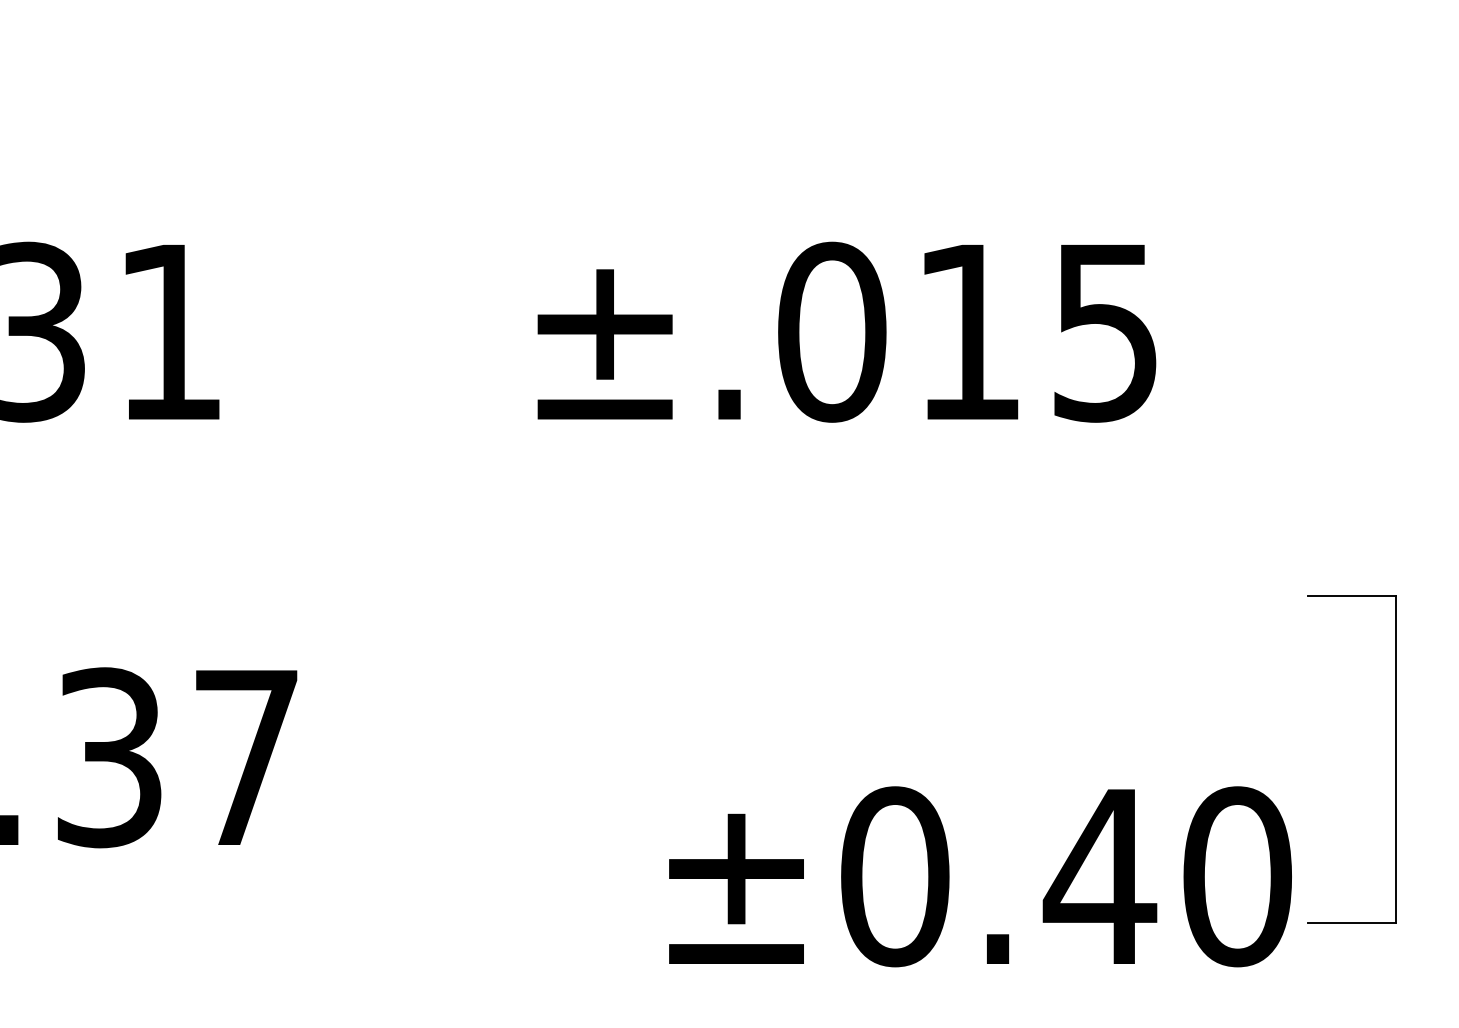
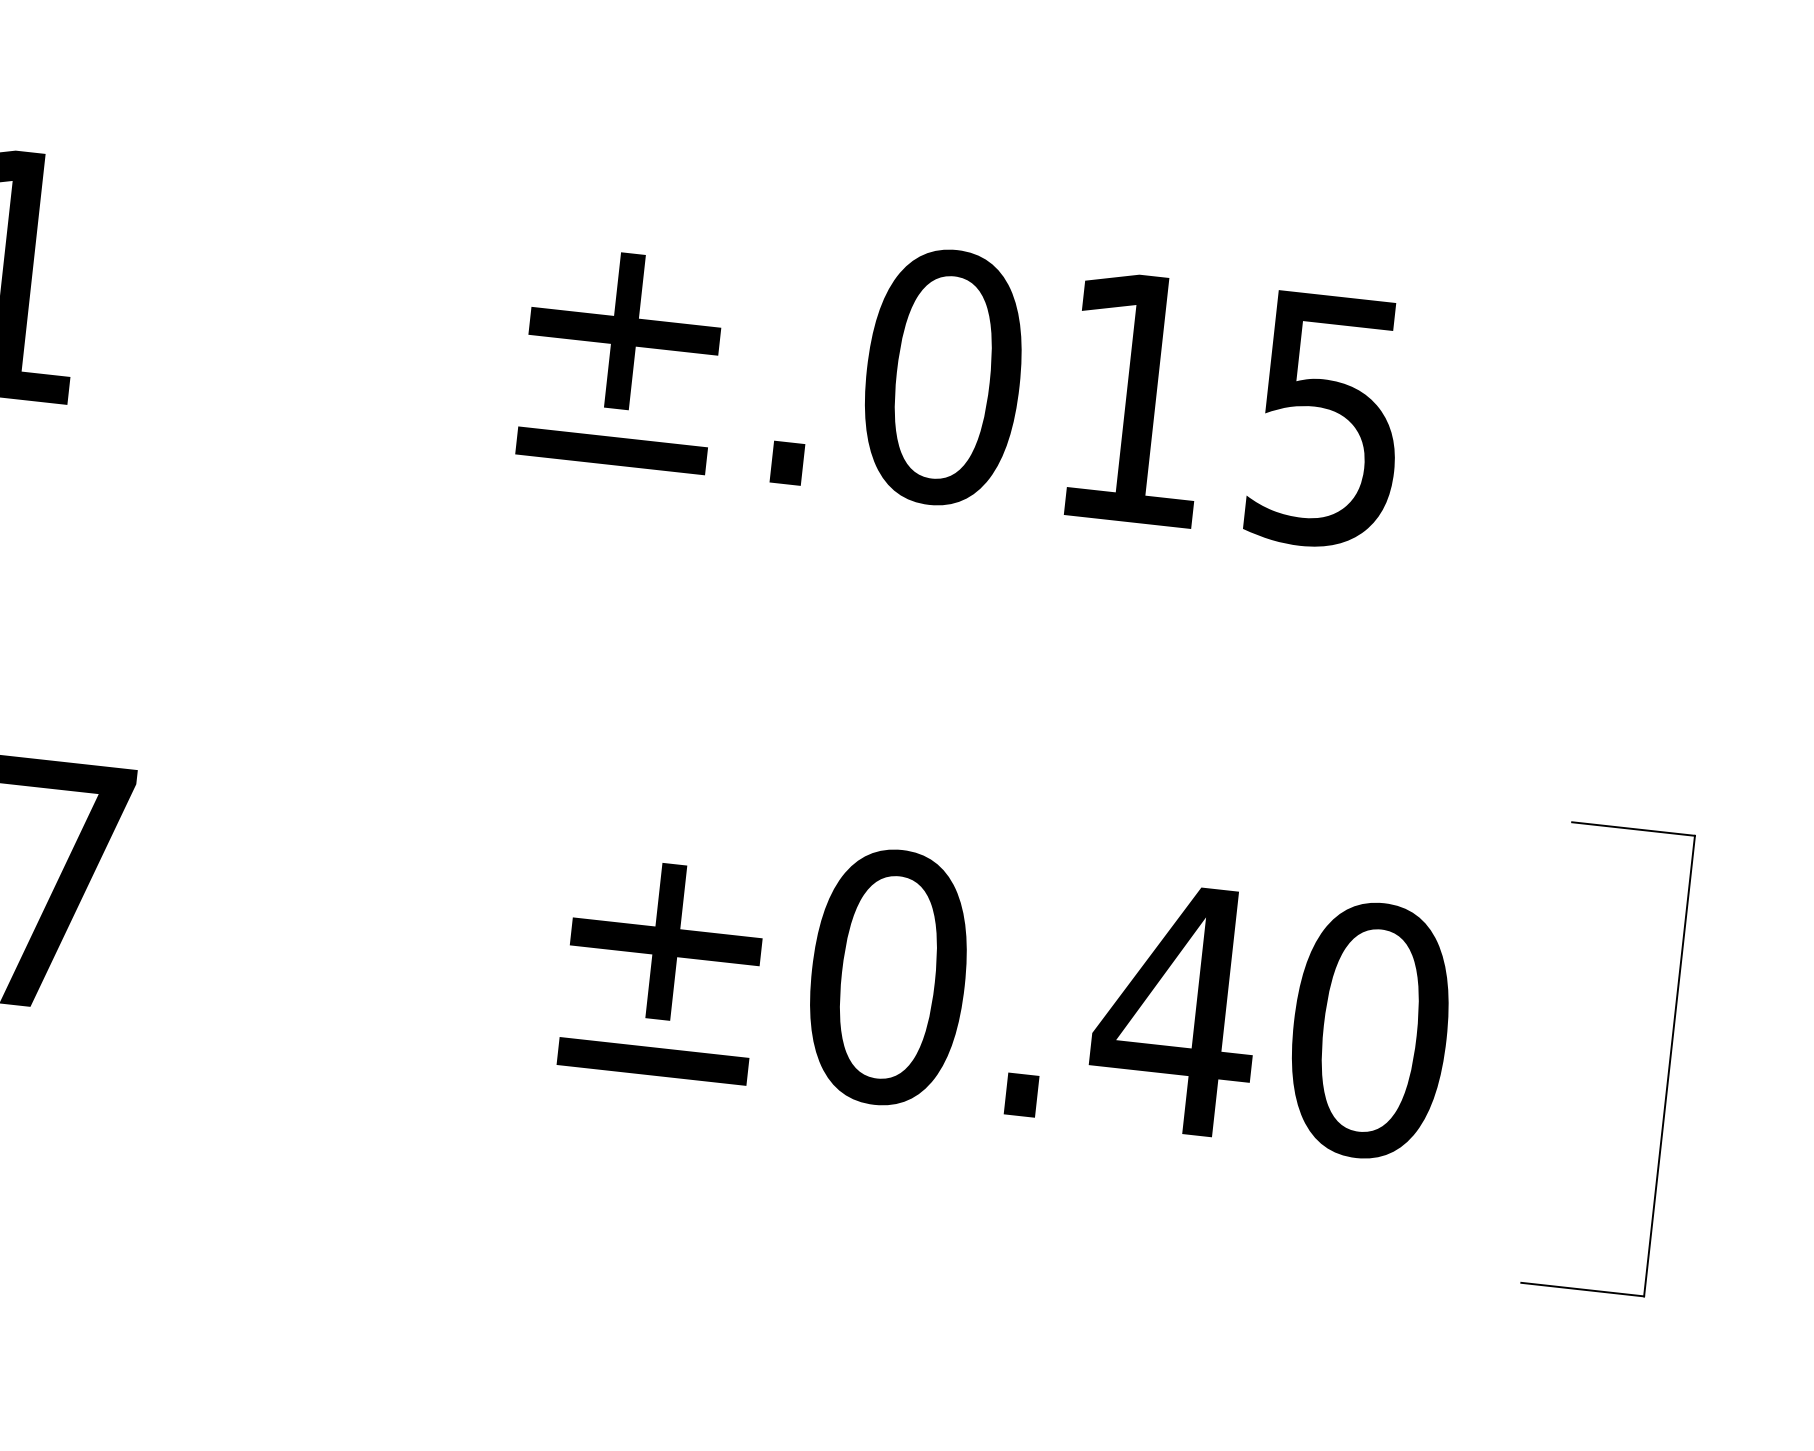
text: (980, 876) -> (1008, 990), moved

